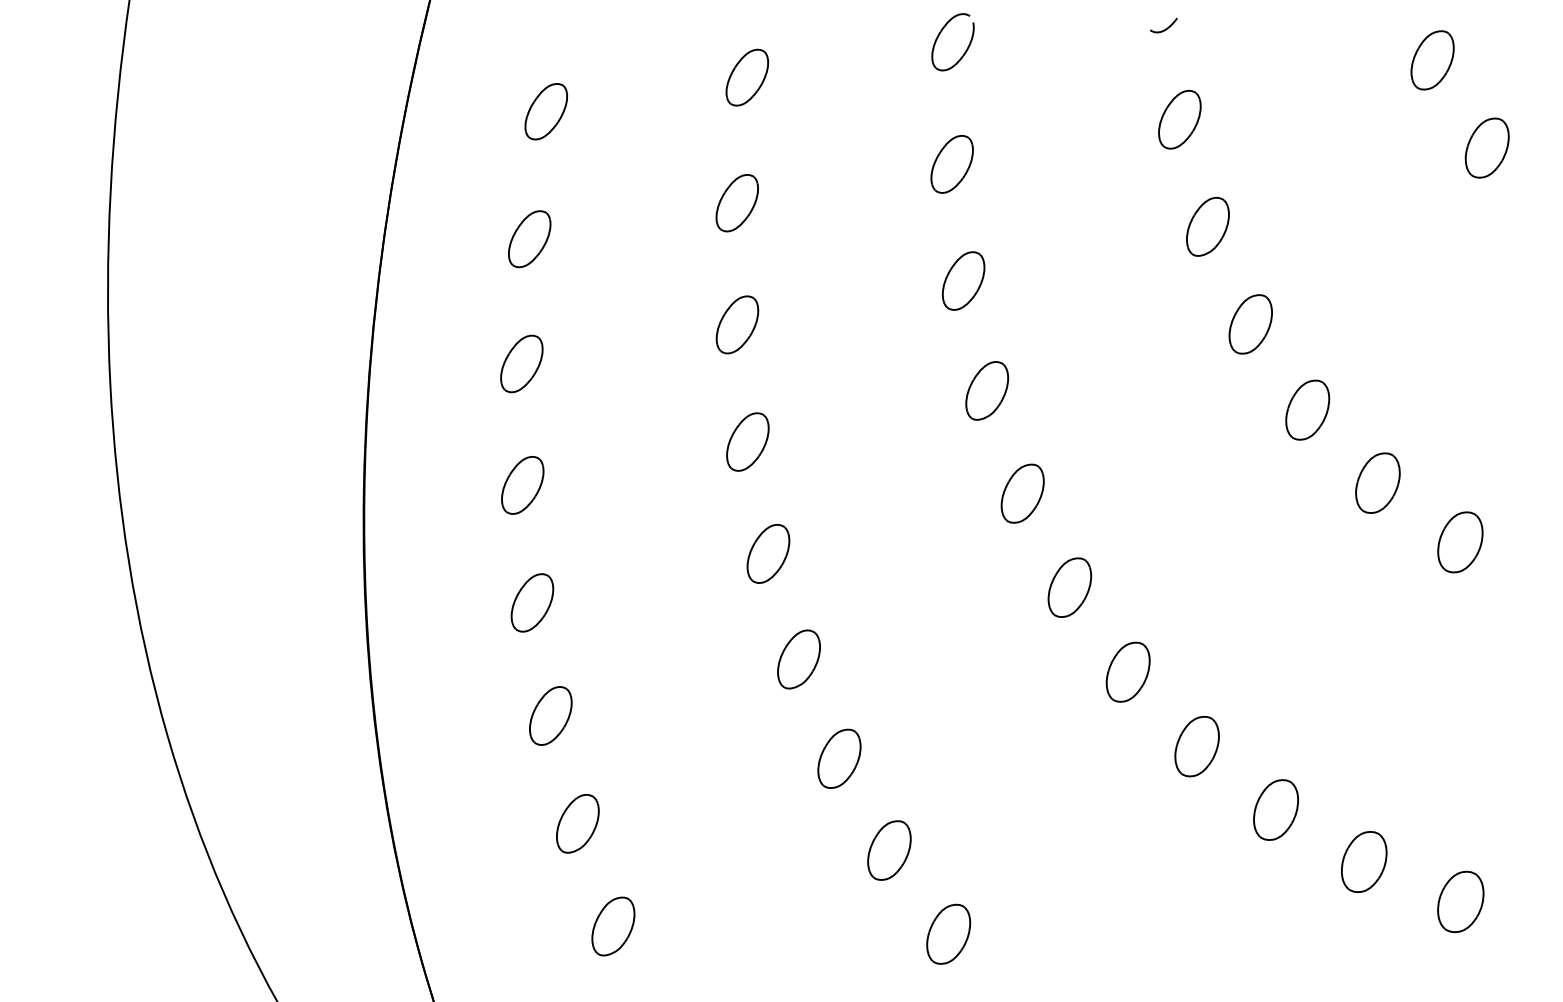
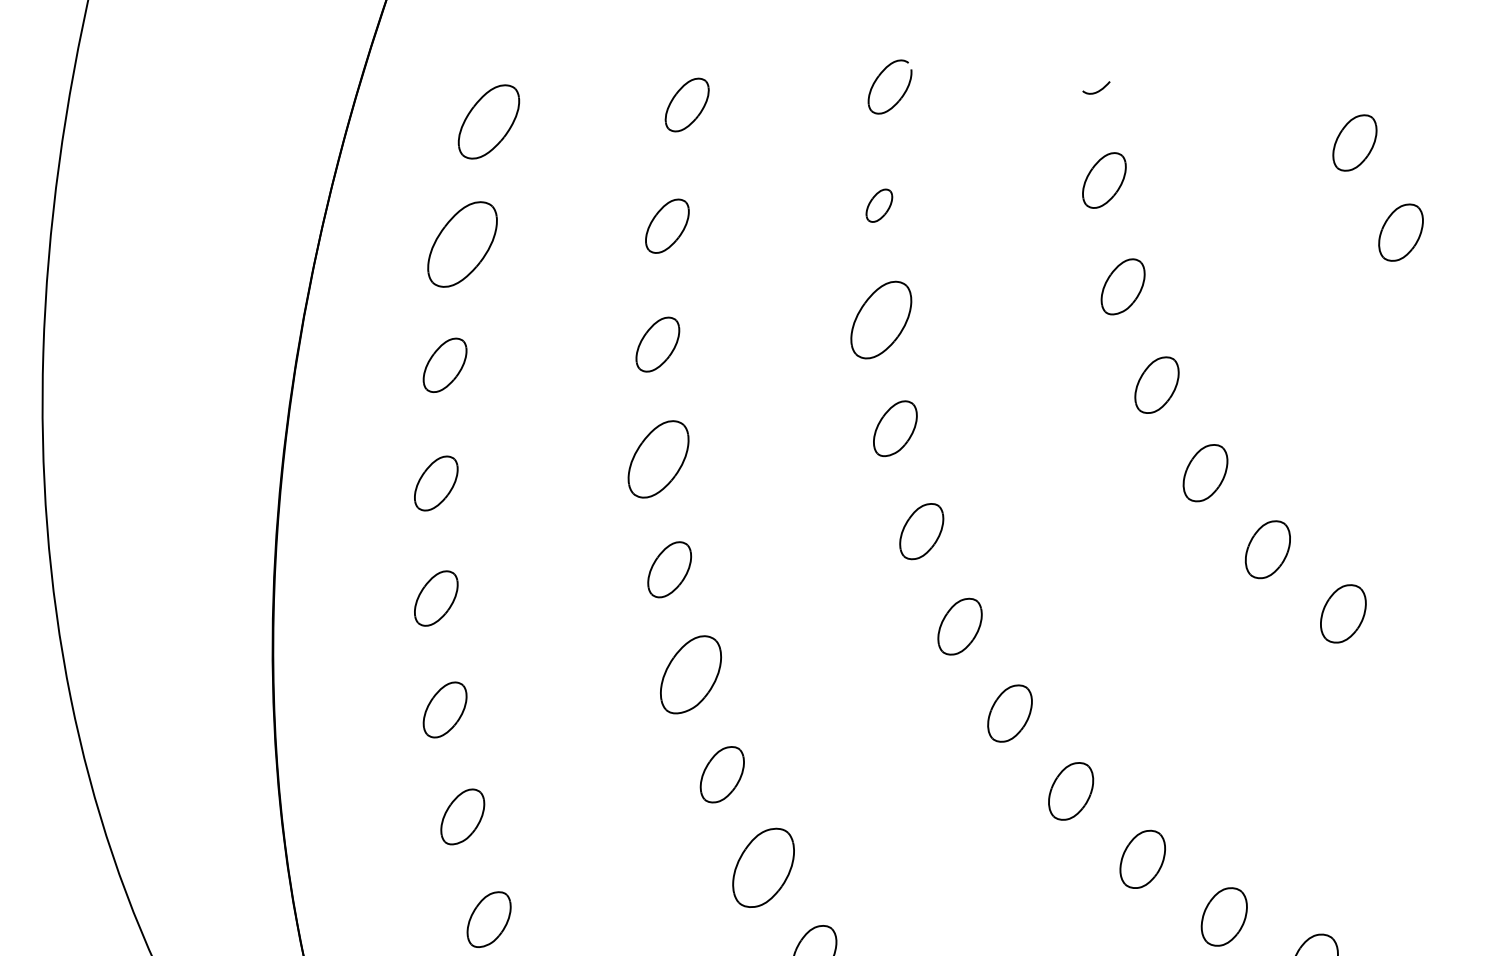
part: (546, 111) -> (489, 121), size x1.4
part: (951, 164) -> (878, 205), size x0.6
part: (529, 239) -> (462, 244), size x1.6
part: (963, 280) -> (881, 319), size x1.4
part: (747, 441) -> (658, 458), size x1.4
part: (798, 659) -> (690, 674), size x1.4
part: (889, 850) -> (763, 867), size x1.4

